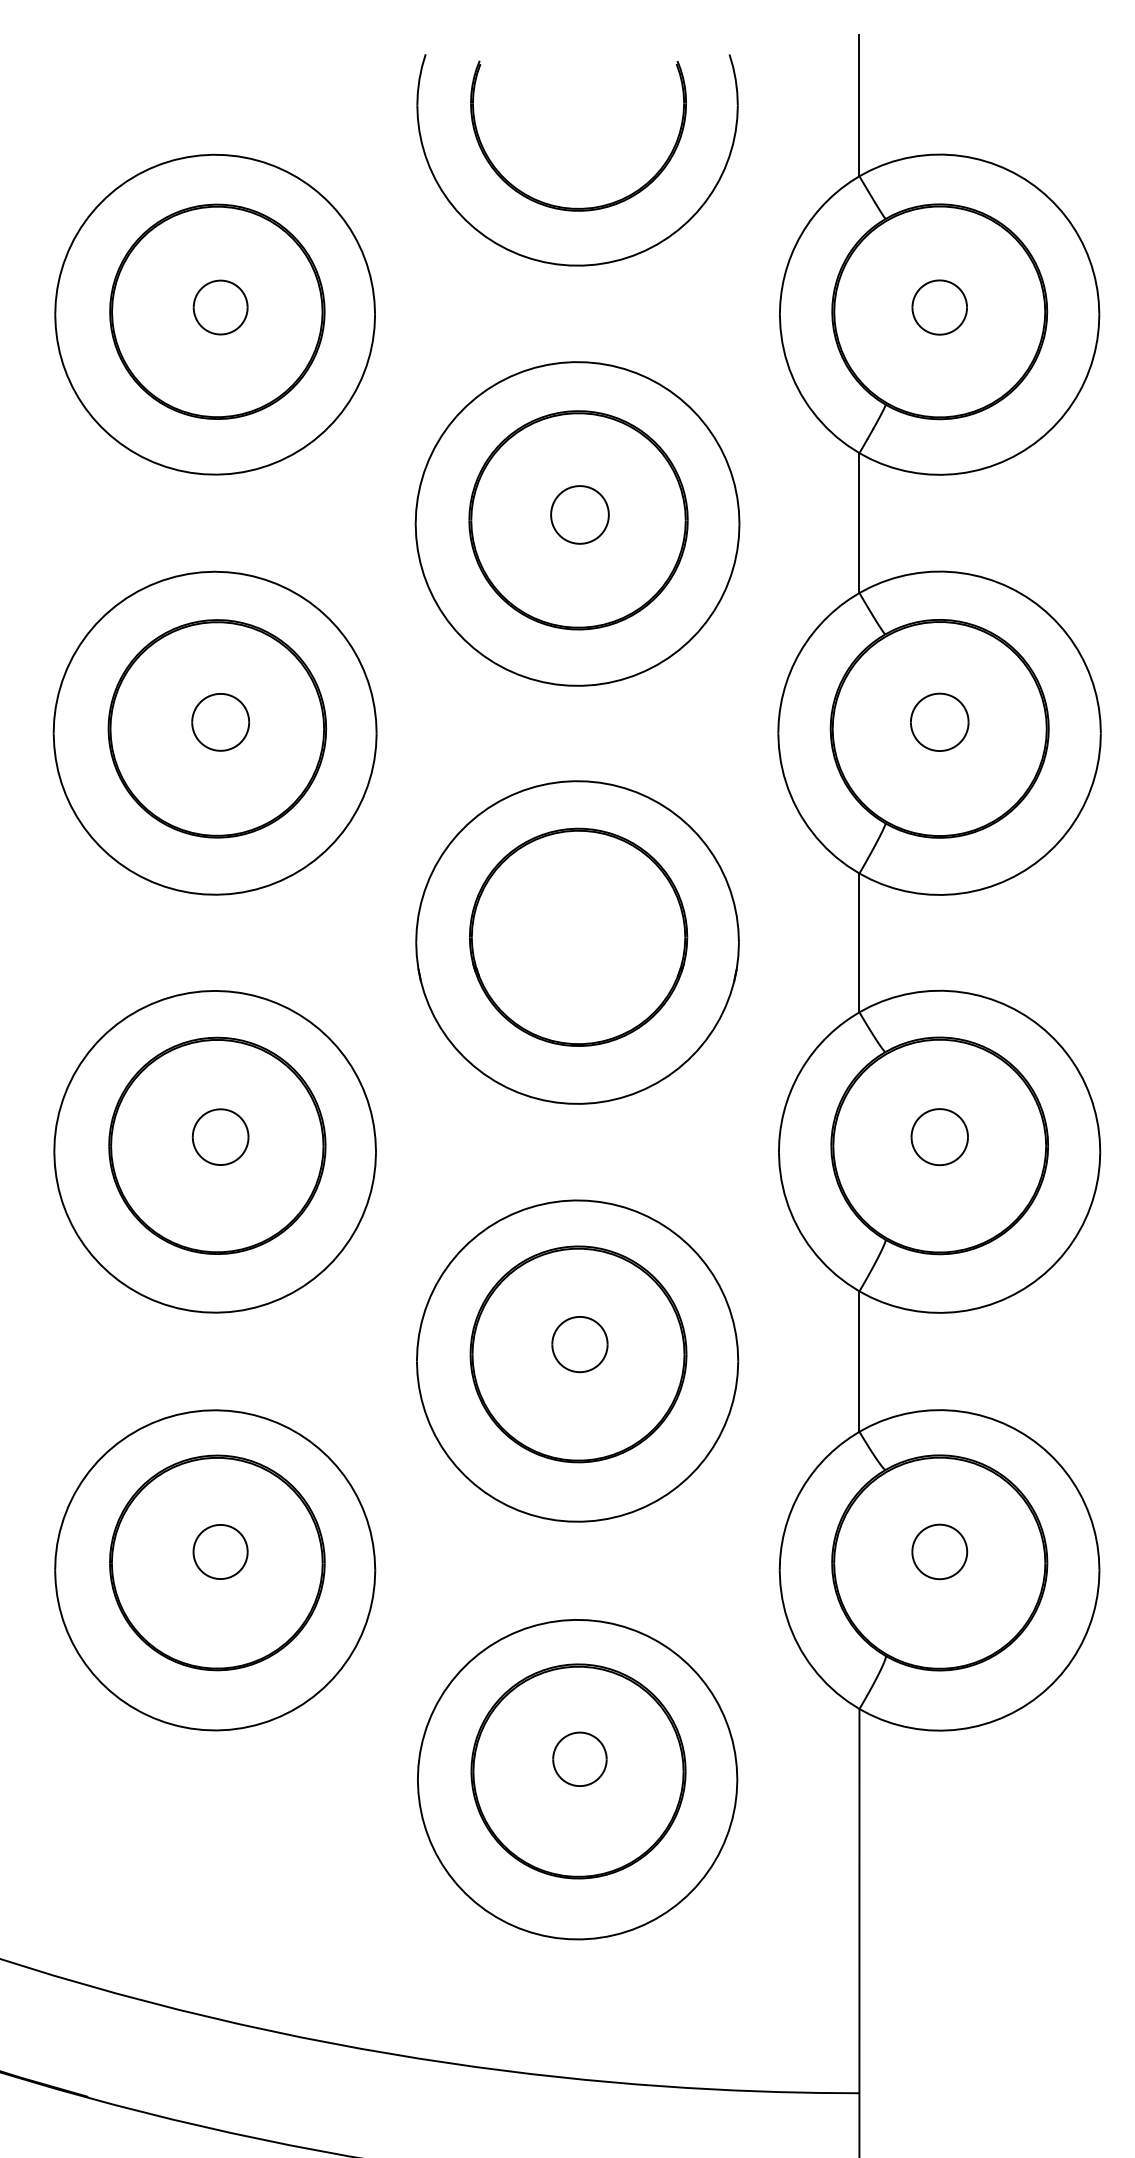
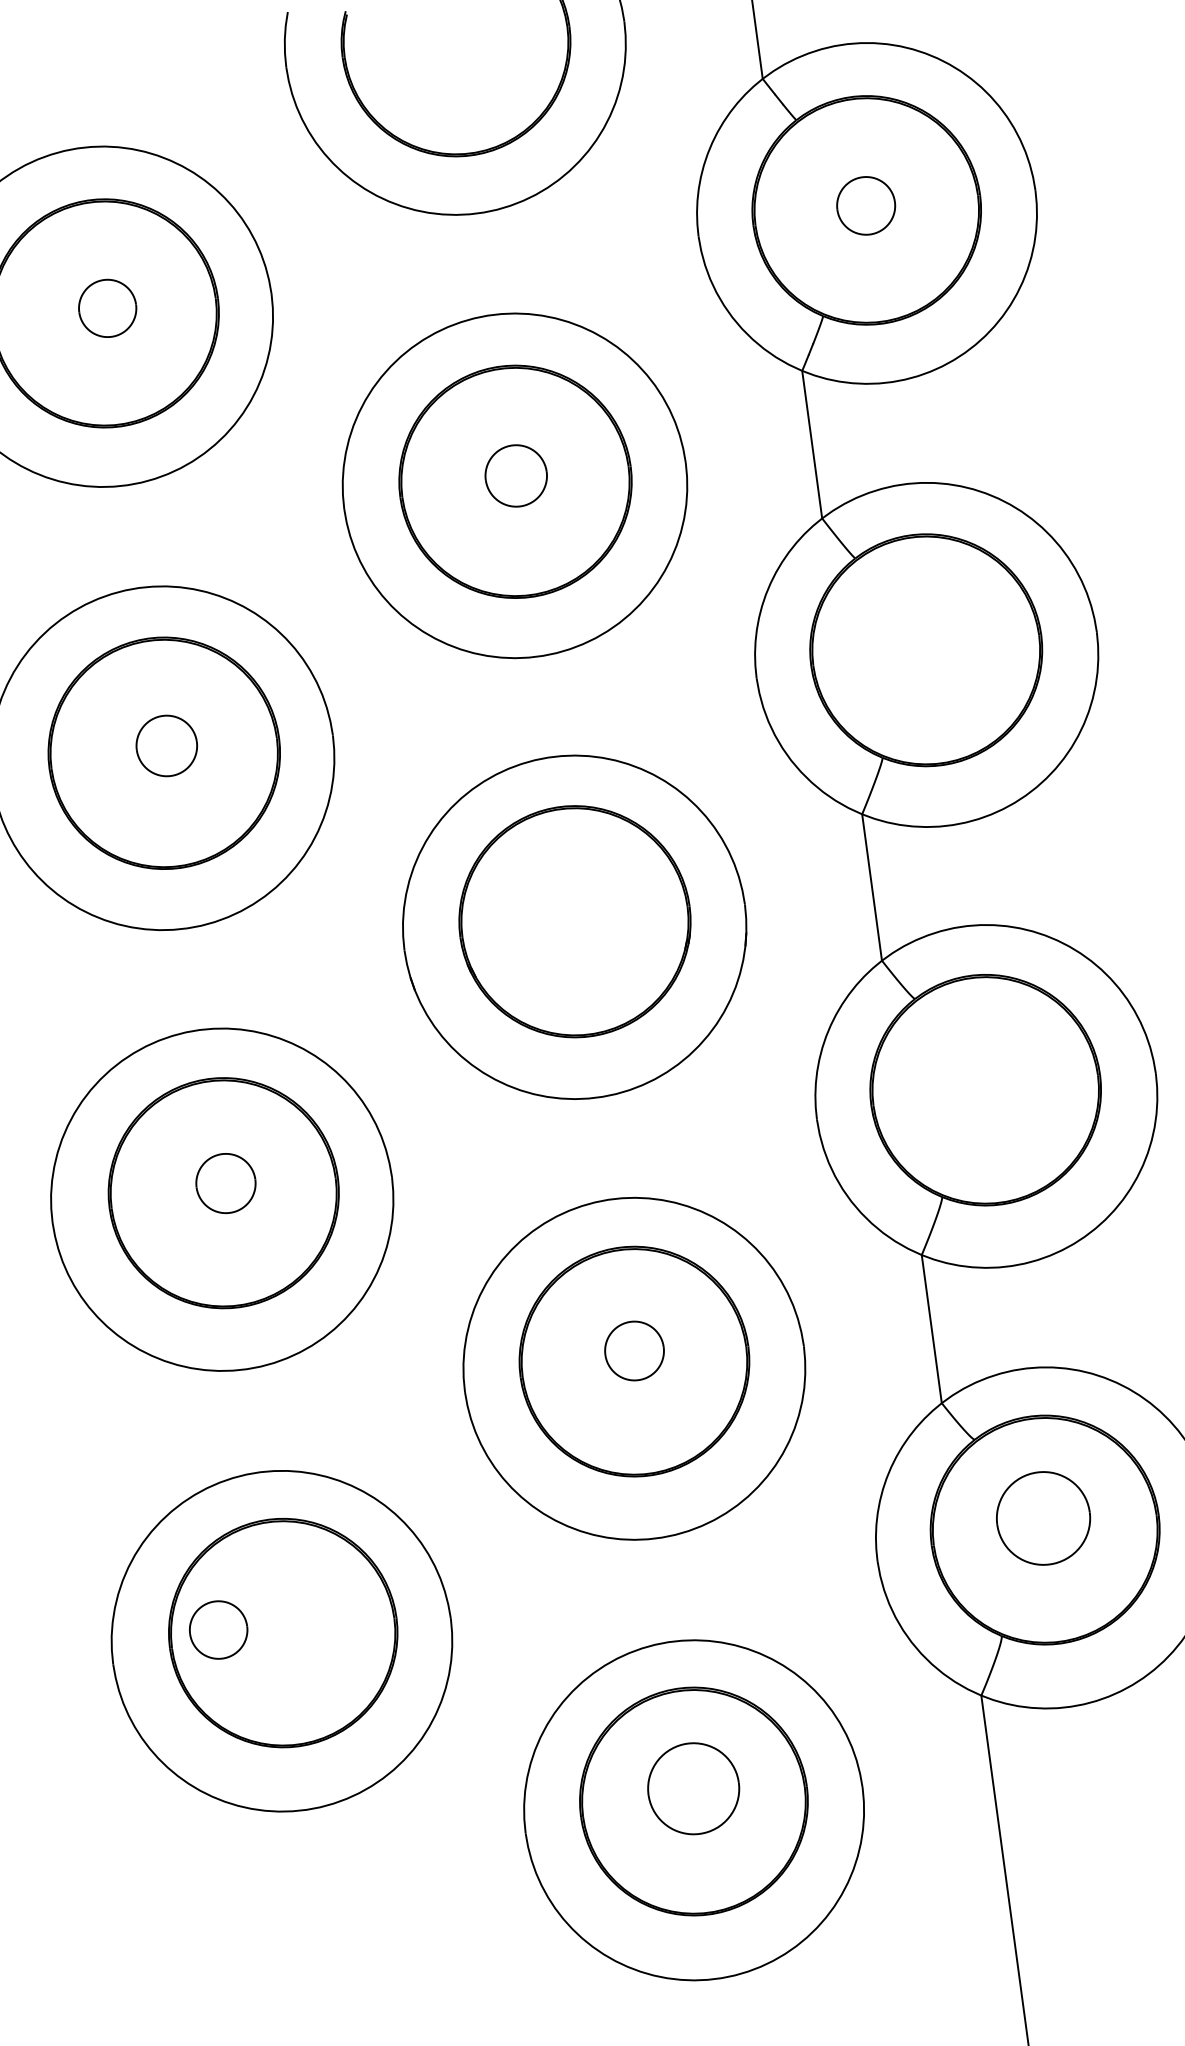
part: (939, 721) -> (924, 642), removed
part: (939, 1137) -> (984, 1081), removed
part: (220, 1551) -> (218, 1629), moved
part: (939, 1551) -> (1043, 1518), size x1.6
part: (579, 1758) -> (693, 1787), size x1.6

